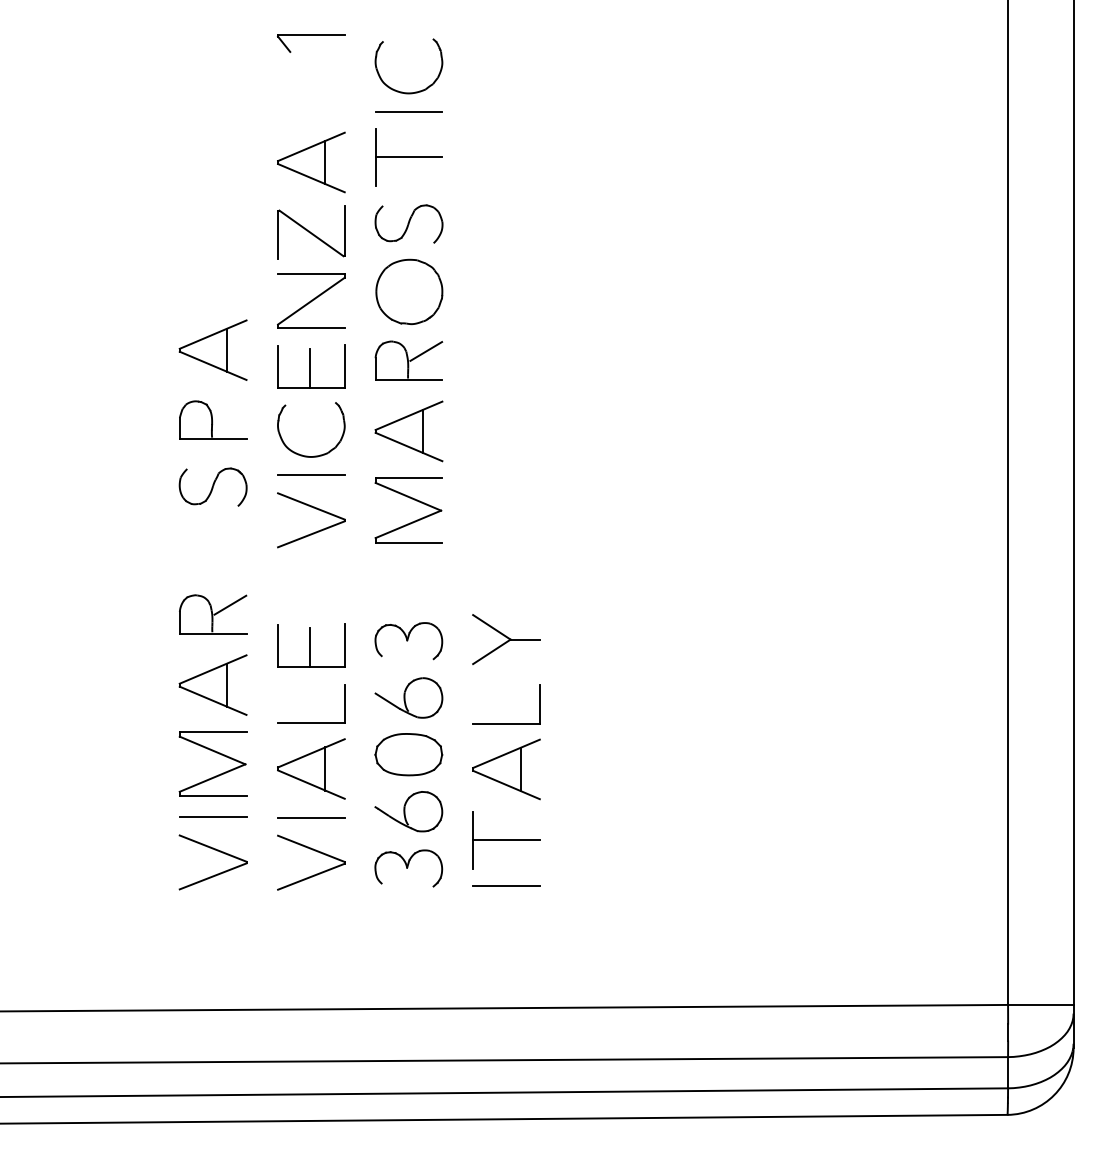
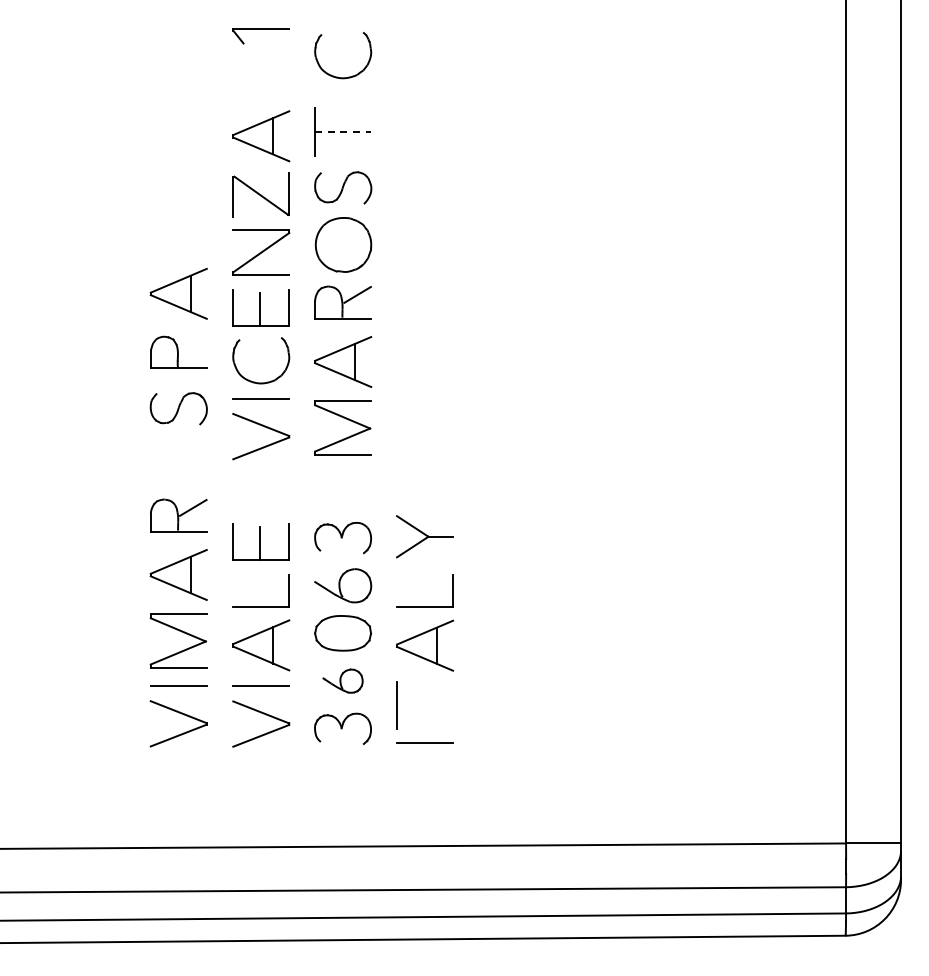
line: (409, 111) -> (343, 93), removed
line: (409, 156) -> (343, 131), solid -> dashed
part: (408, 810) -> (342, 680), size x0.7
line: (507, 840) -> (425, 705), removed

